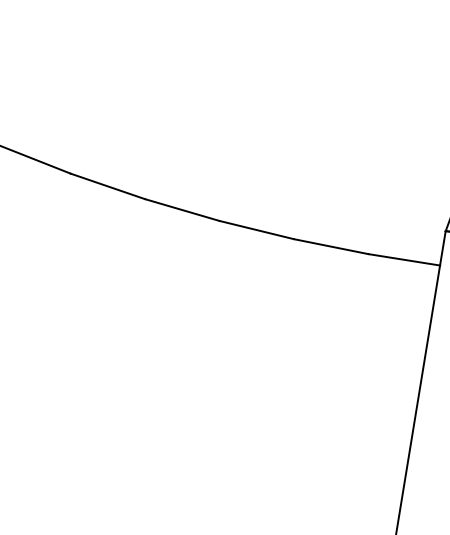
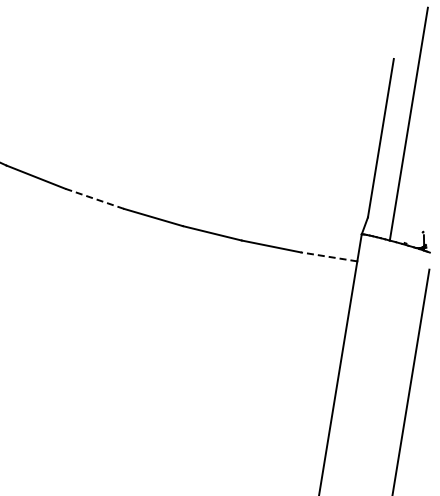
line: (107, 185) -> (94, 198), solid -> dashed
line: (404, 259) -> (329, 256), solid -> dashed

